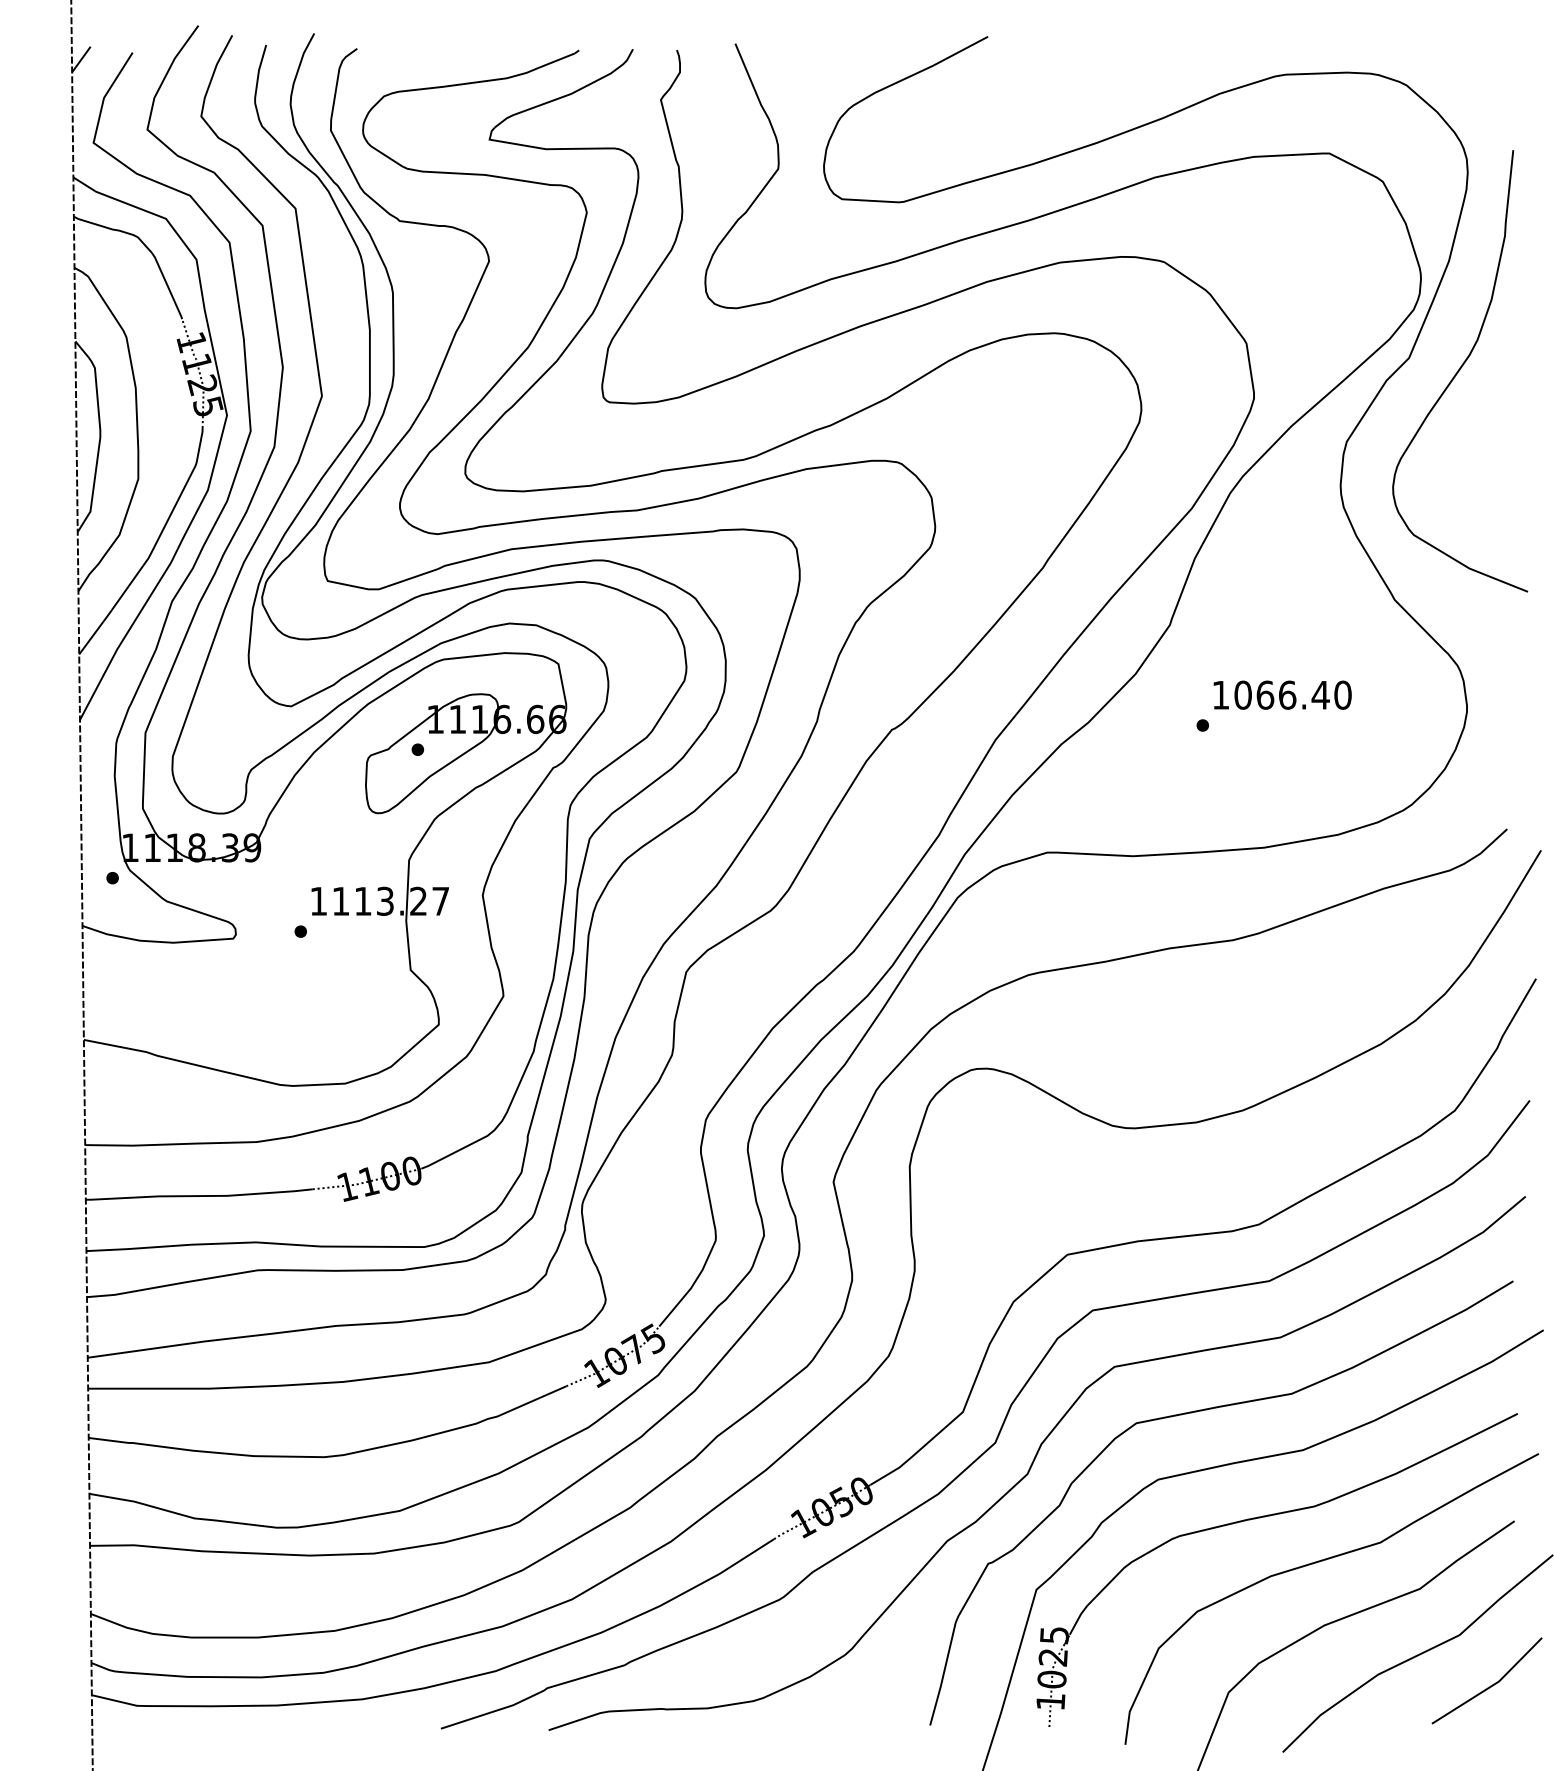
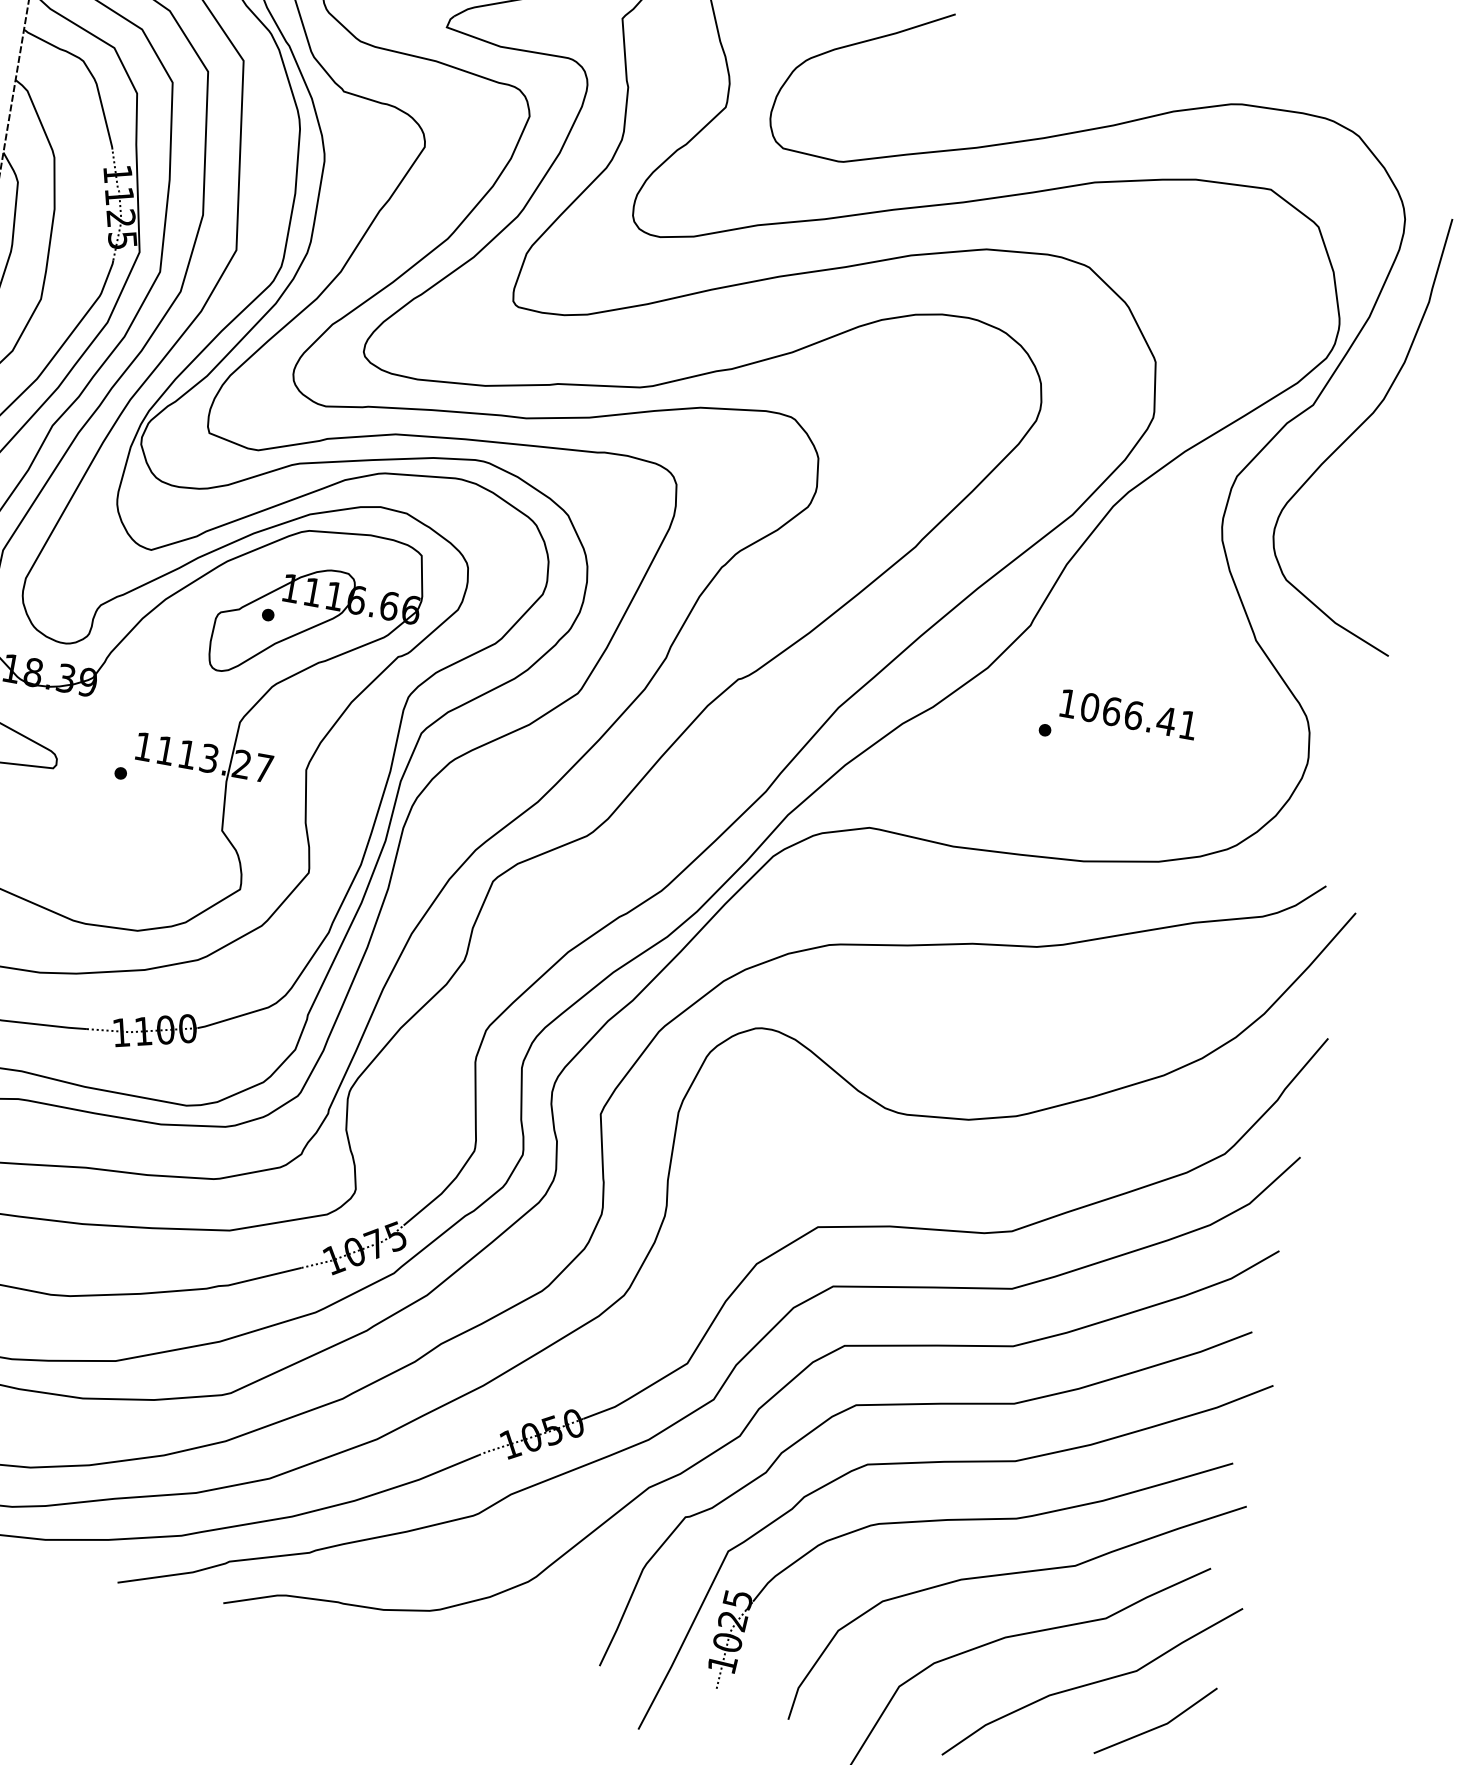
text: (1342, 694) -> (1188, 724), 1066.40 -> 1066.41

